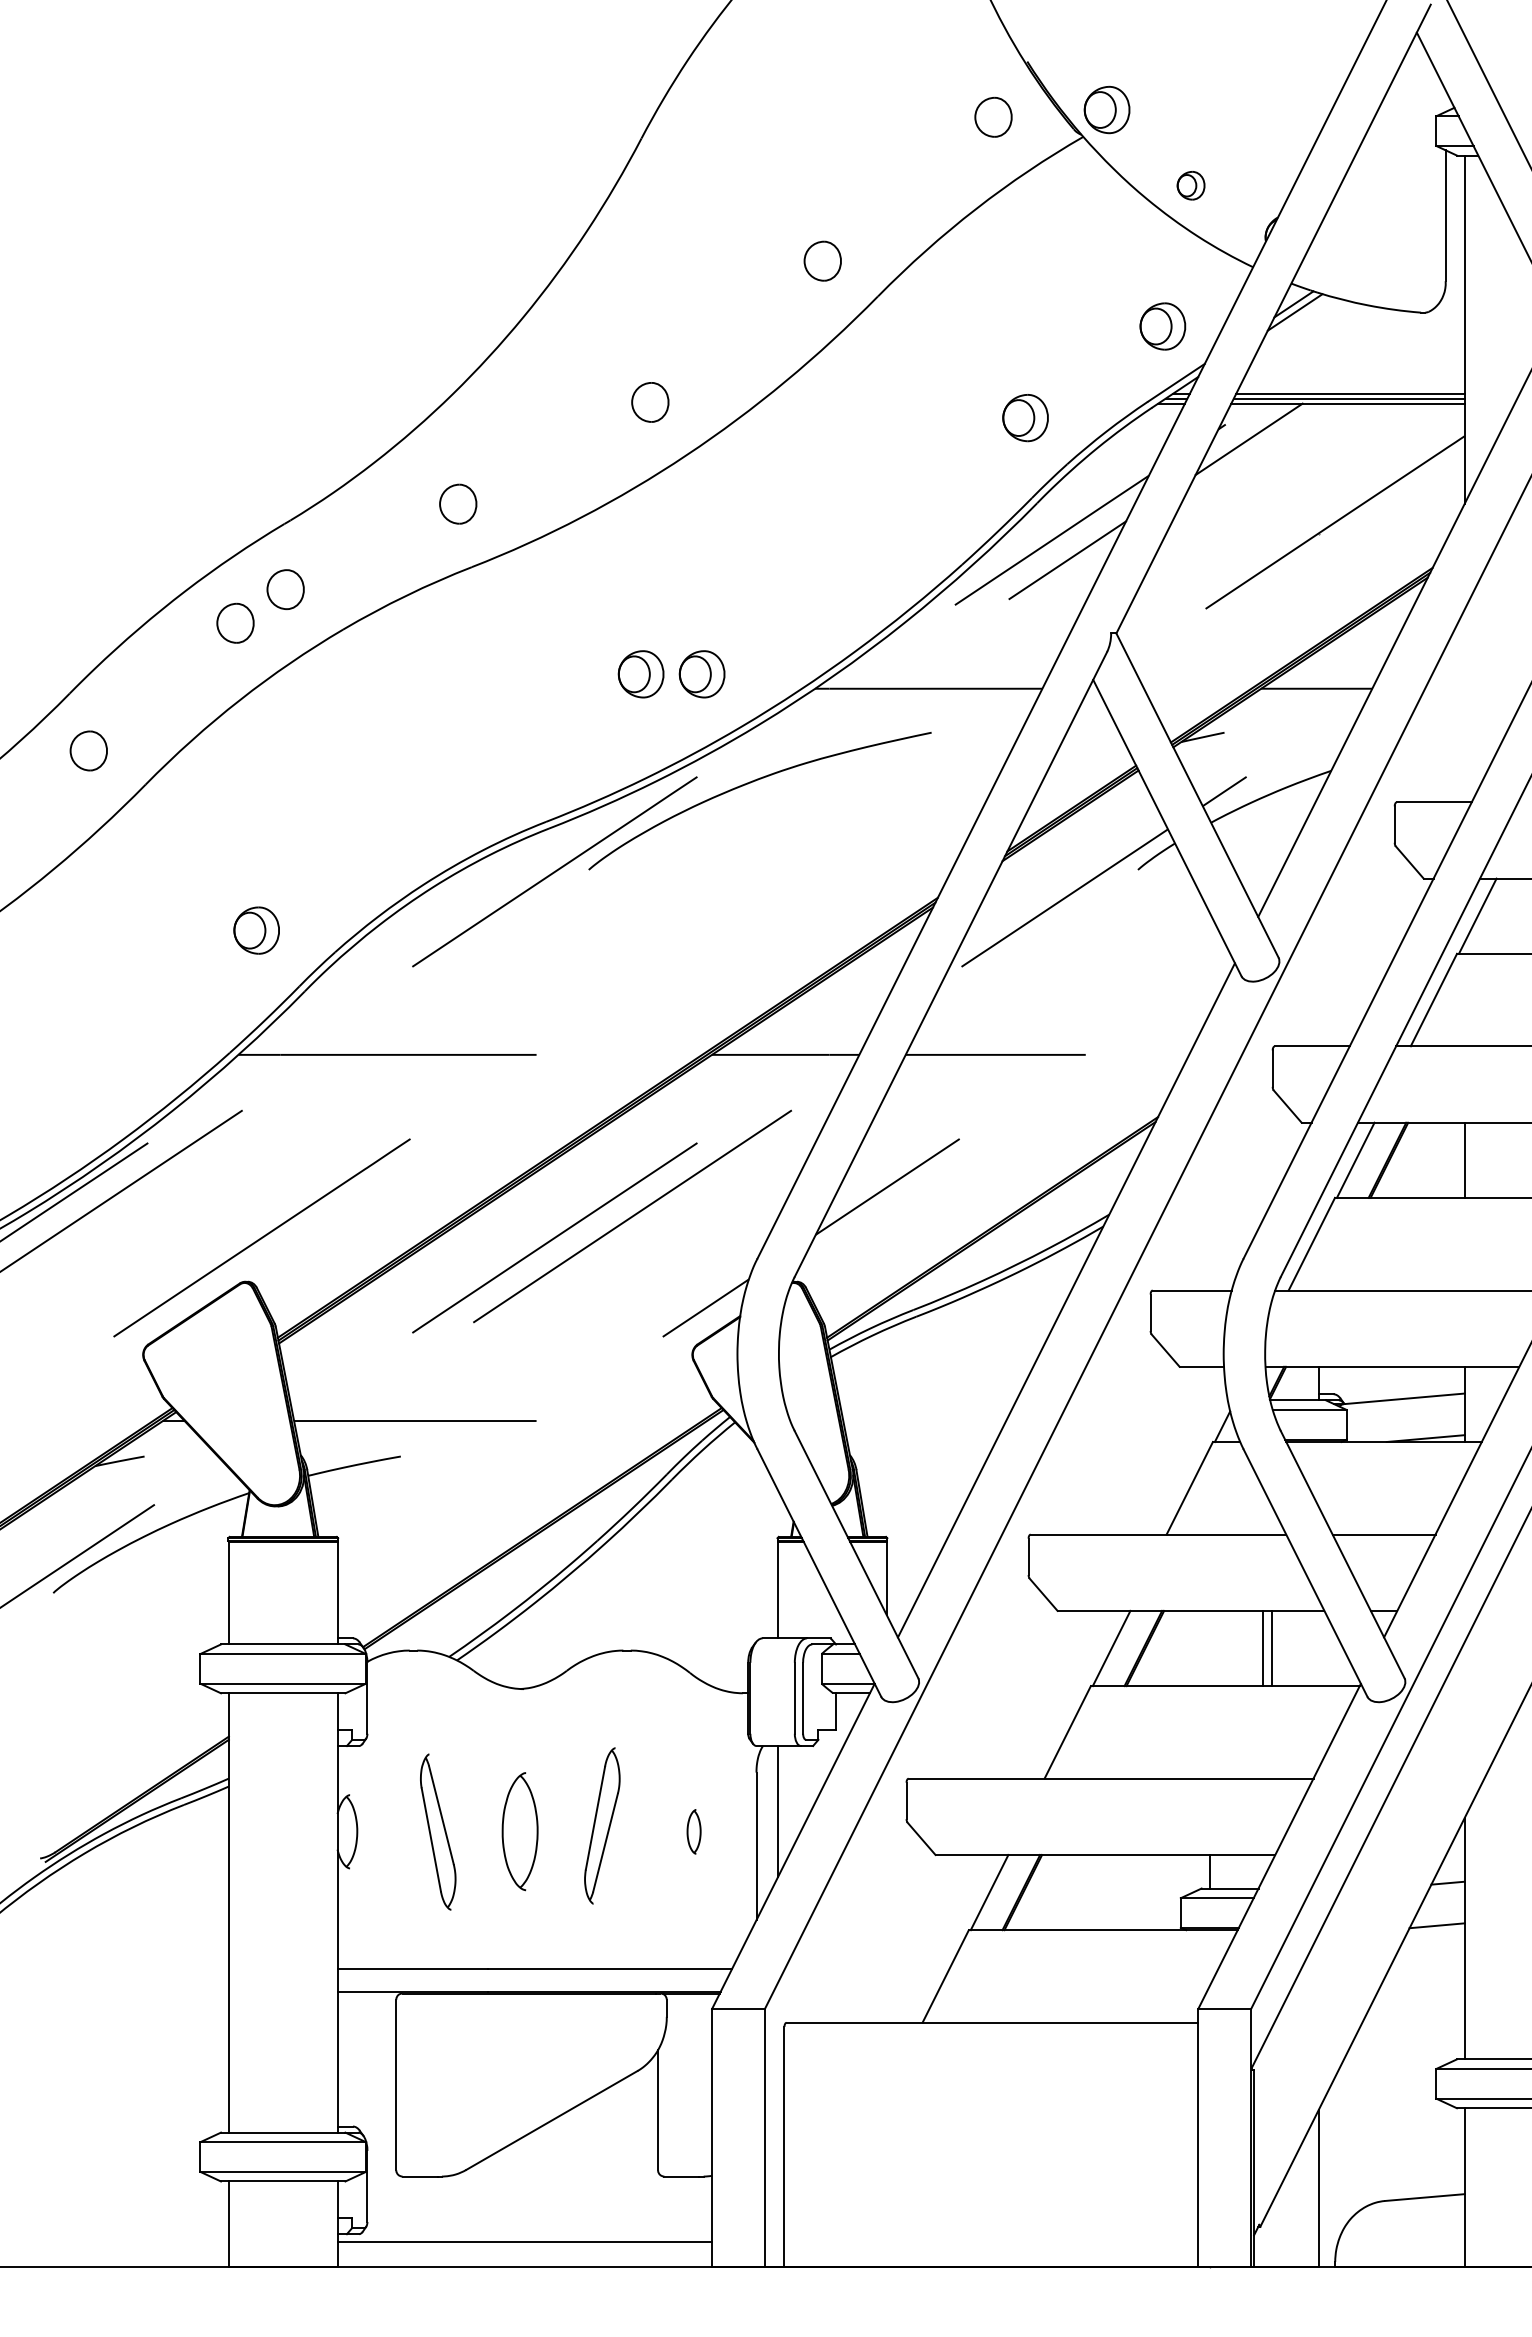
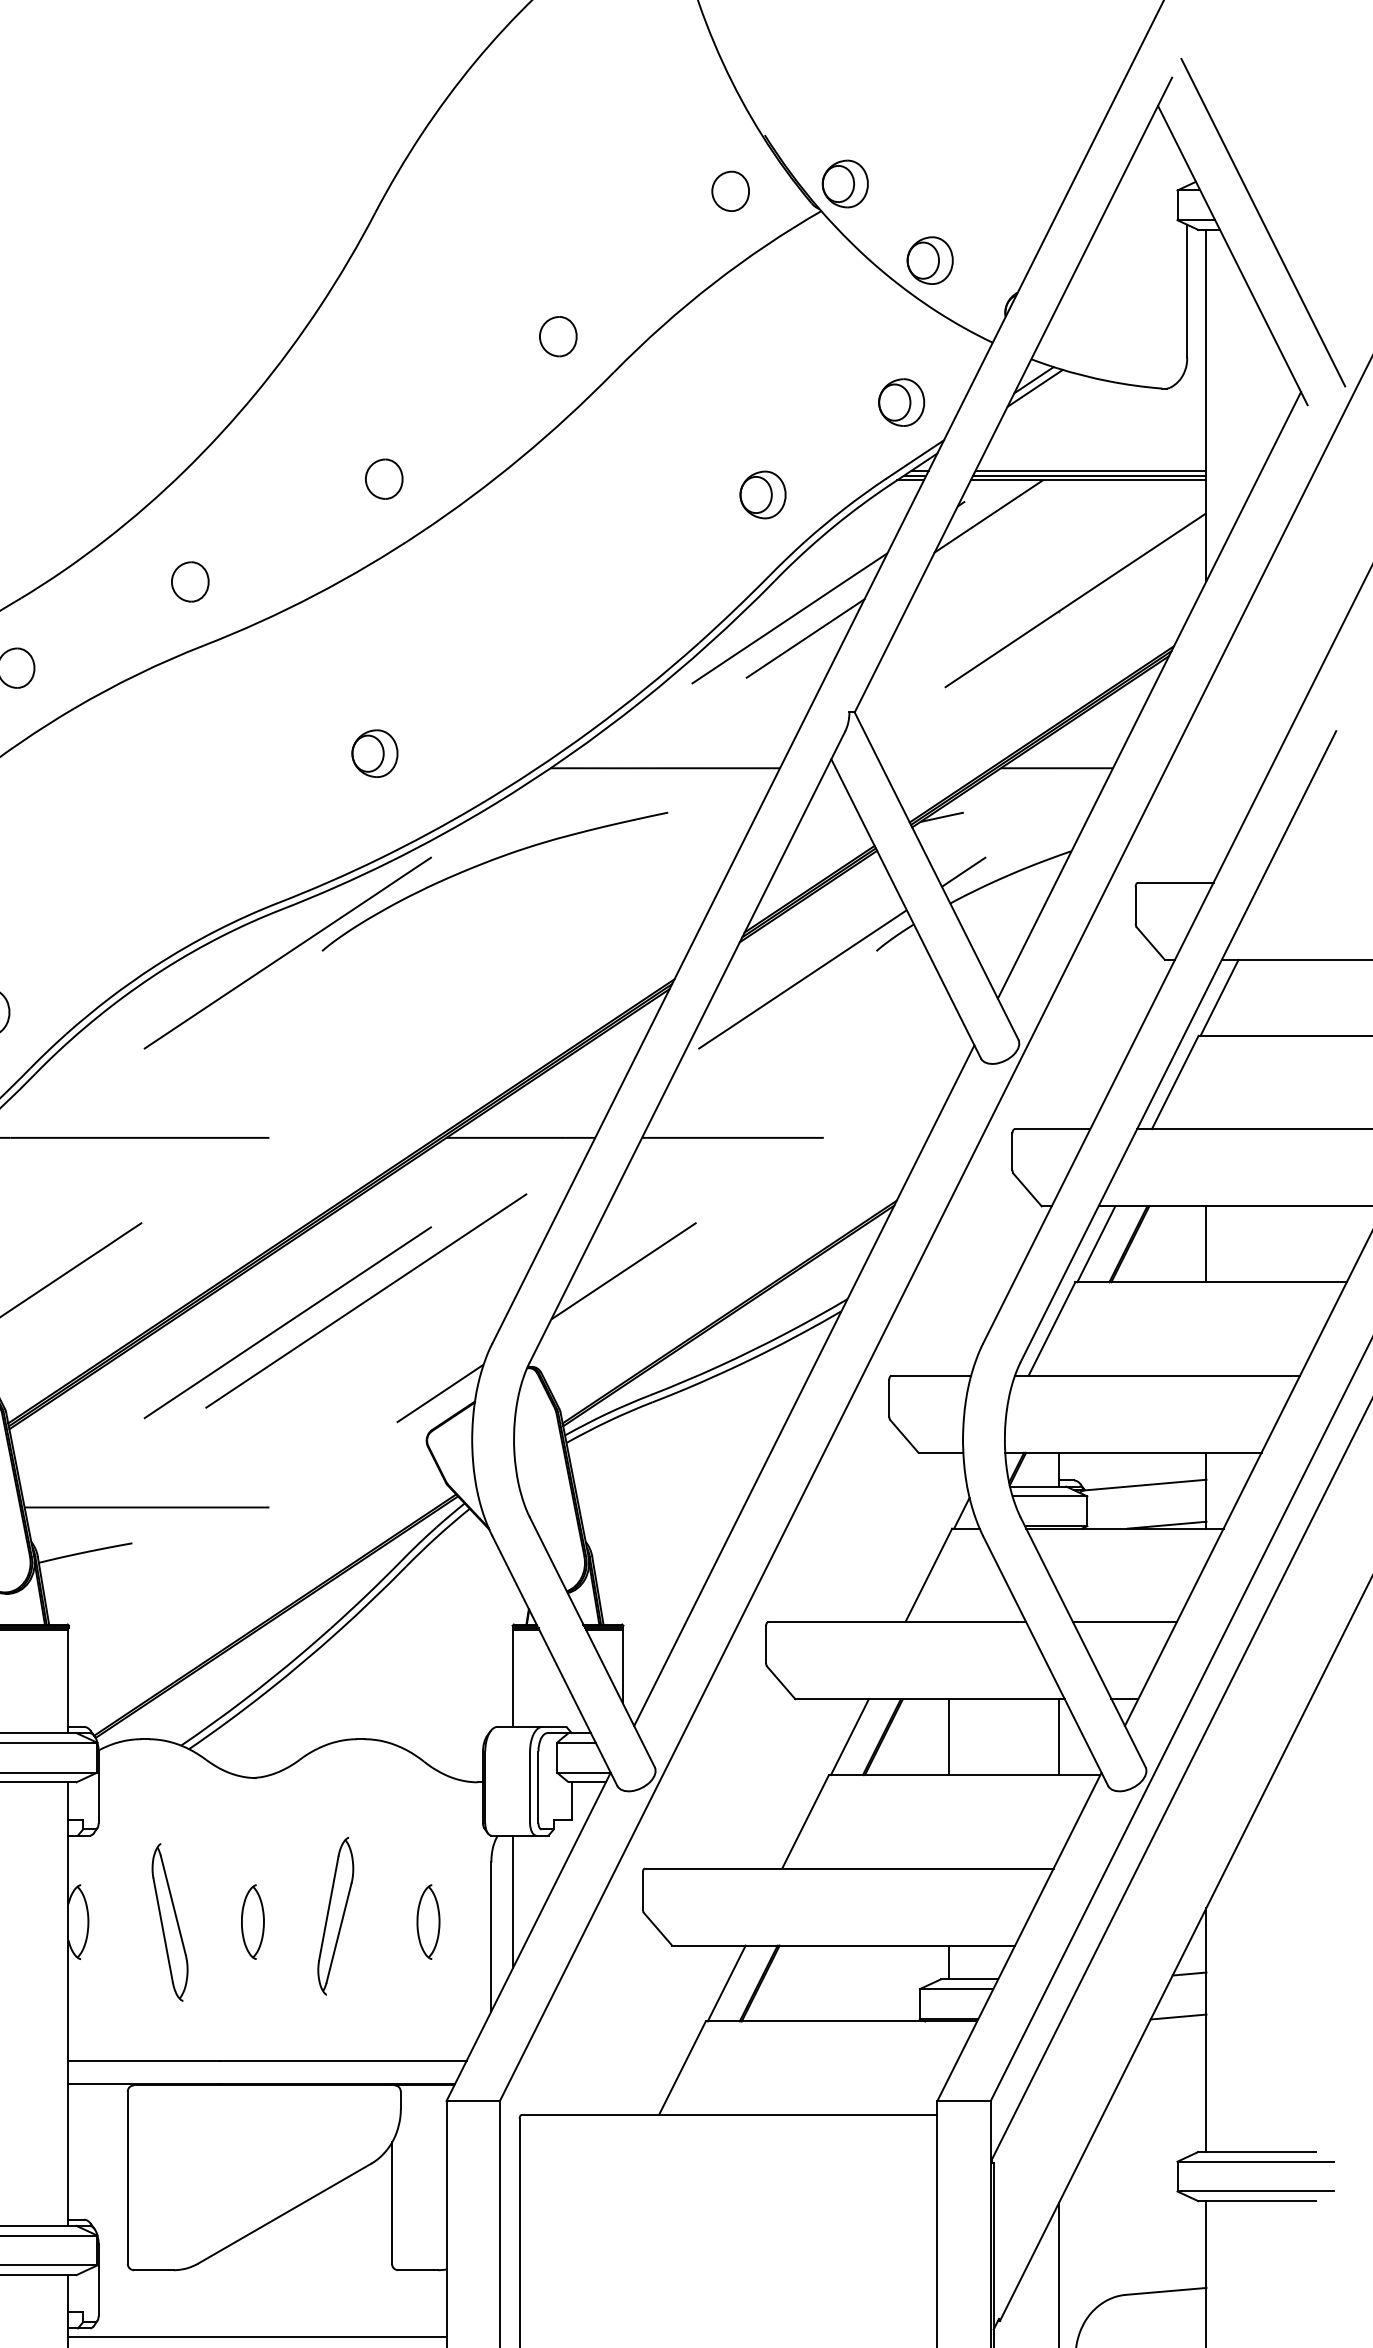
part: (1190, 185) -> (929, 260), size x1.67
part: (701, 674) -> (435, 753), removed
line: (1263, 1648) -> (949, 1737), moved
line: (1271, 1648) -> (1058, 1737), moved
part: (520, 1831) -> (253, 1921), size x0.62
part: (693, 1831) -> (427, 1921), size x1.67

